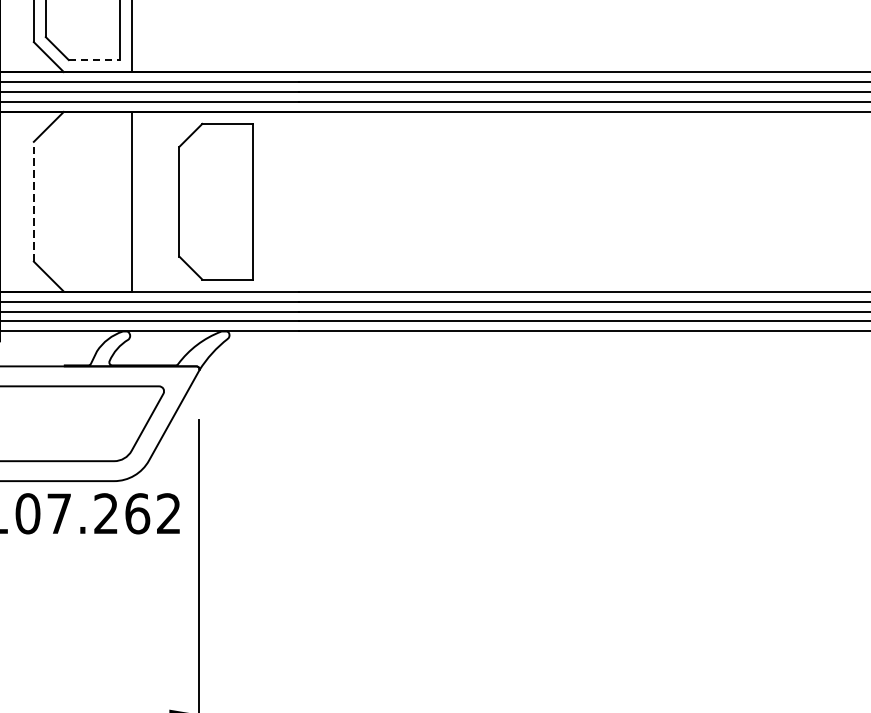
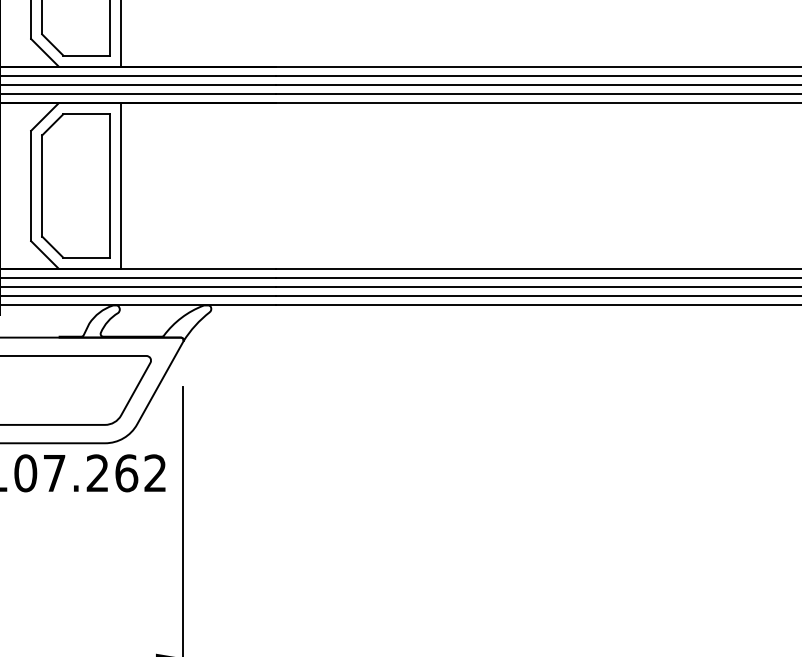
line: (95, 60) -> (87, 55), dashed -> solid
line: (34, 201) -> (31, 185), dashed -> solid
part: (215, 201) -> (75, 185), moved

